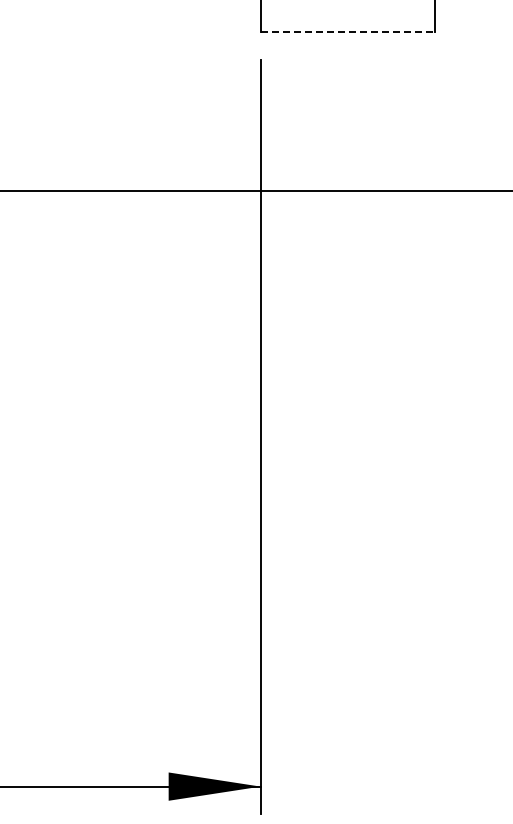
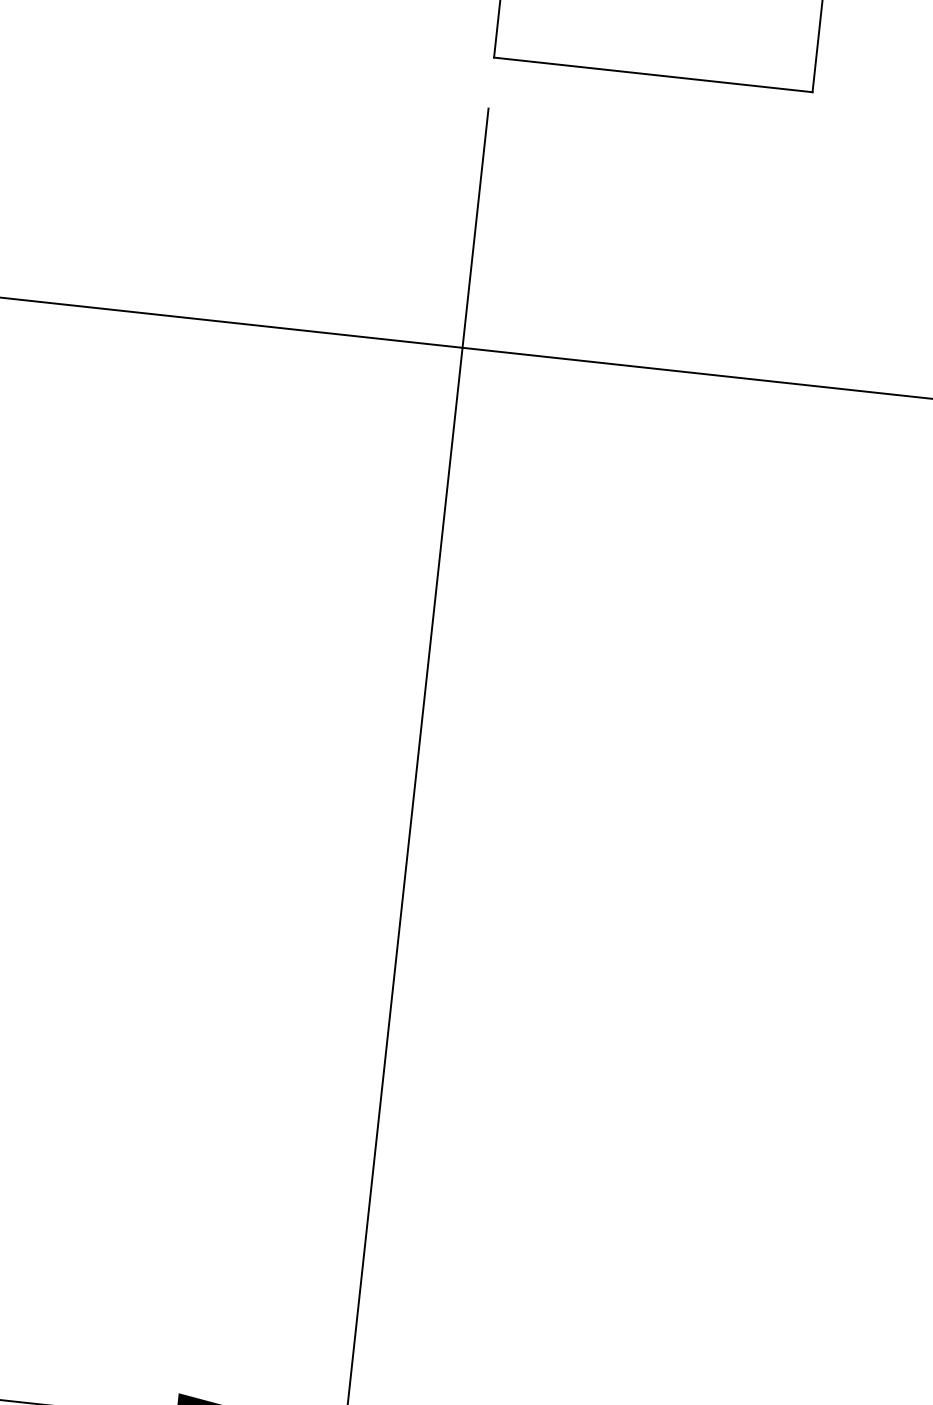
line: (348, 32) -> (654, 75), dashed -> solid

